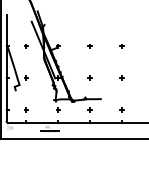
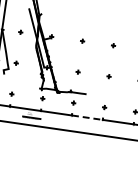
line: (105, 122) -> (86, 117), solid -> dashed

